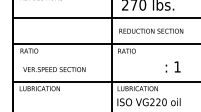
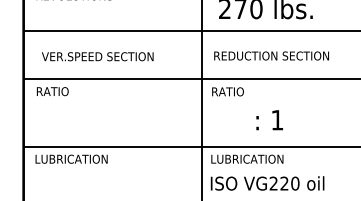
text: (172, 66) -> (268, 119), moved
text: (54, 69) -> (97, 56), moved

